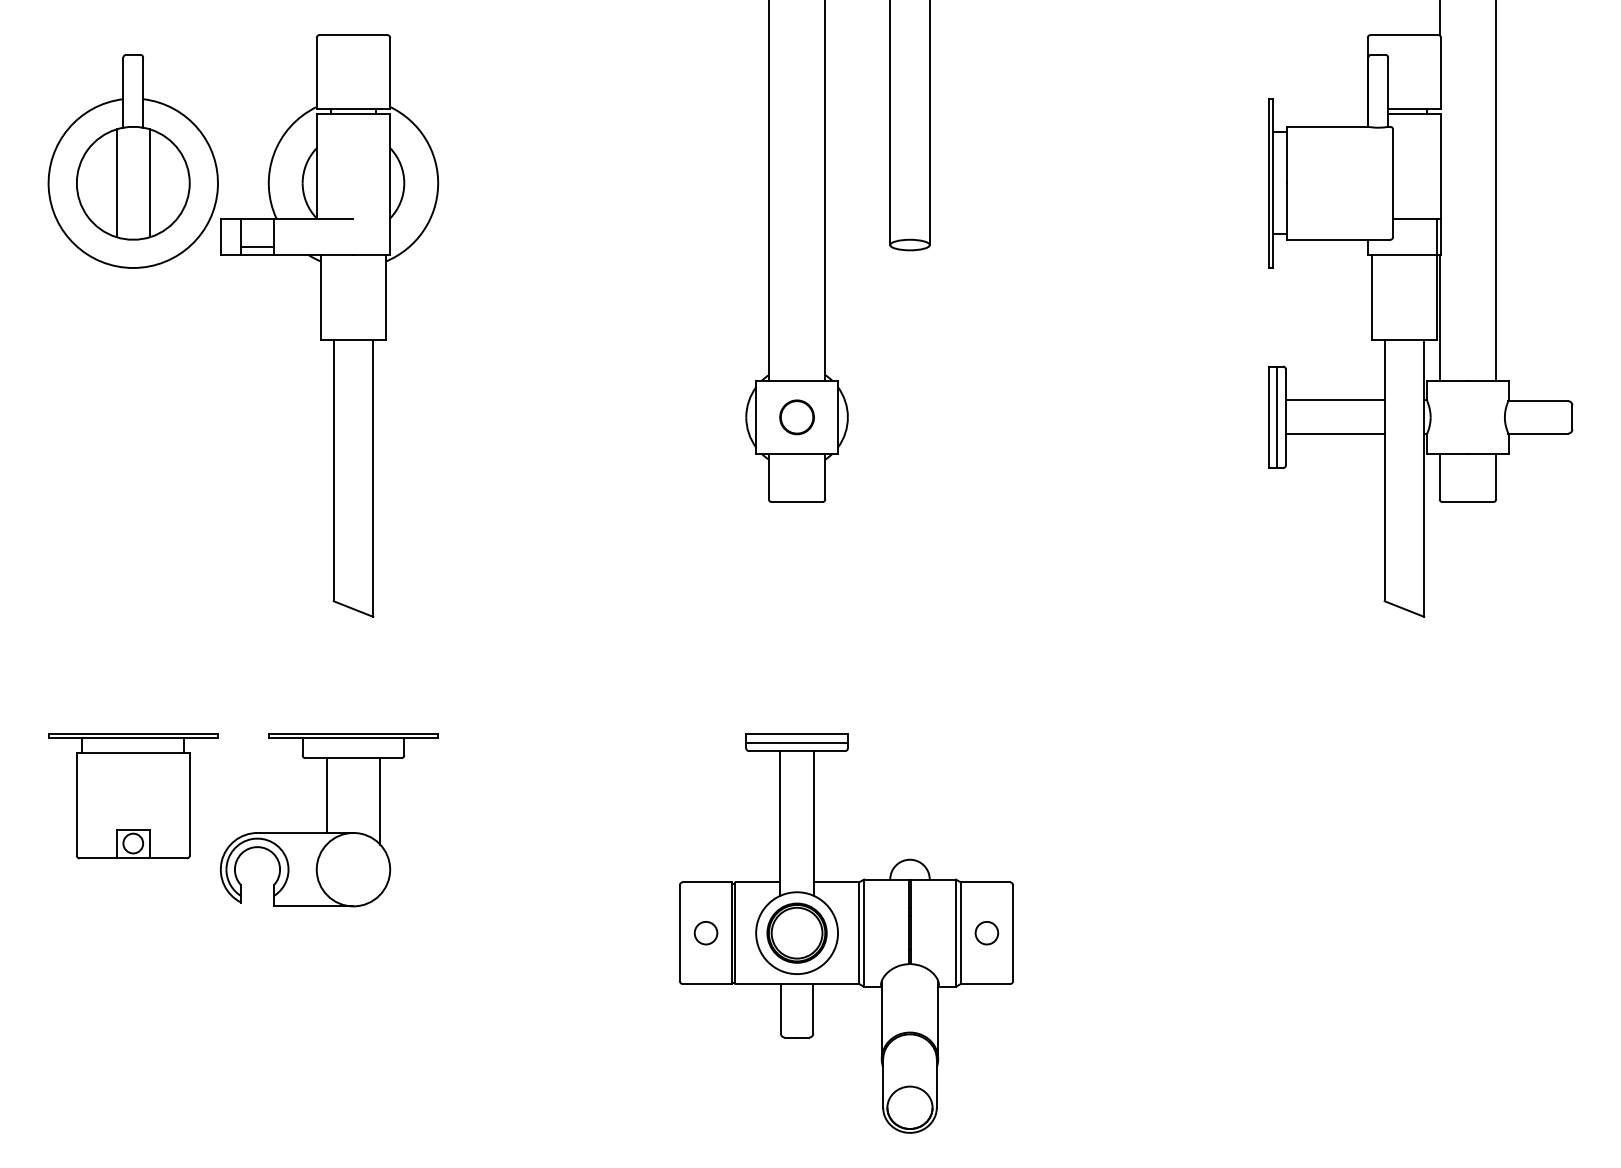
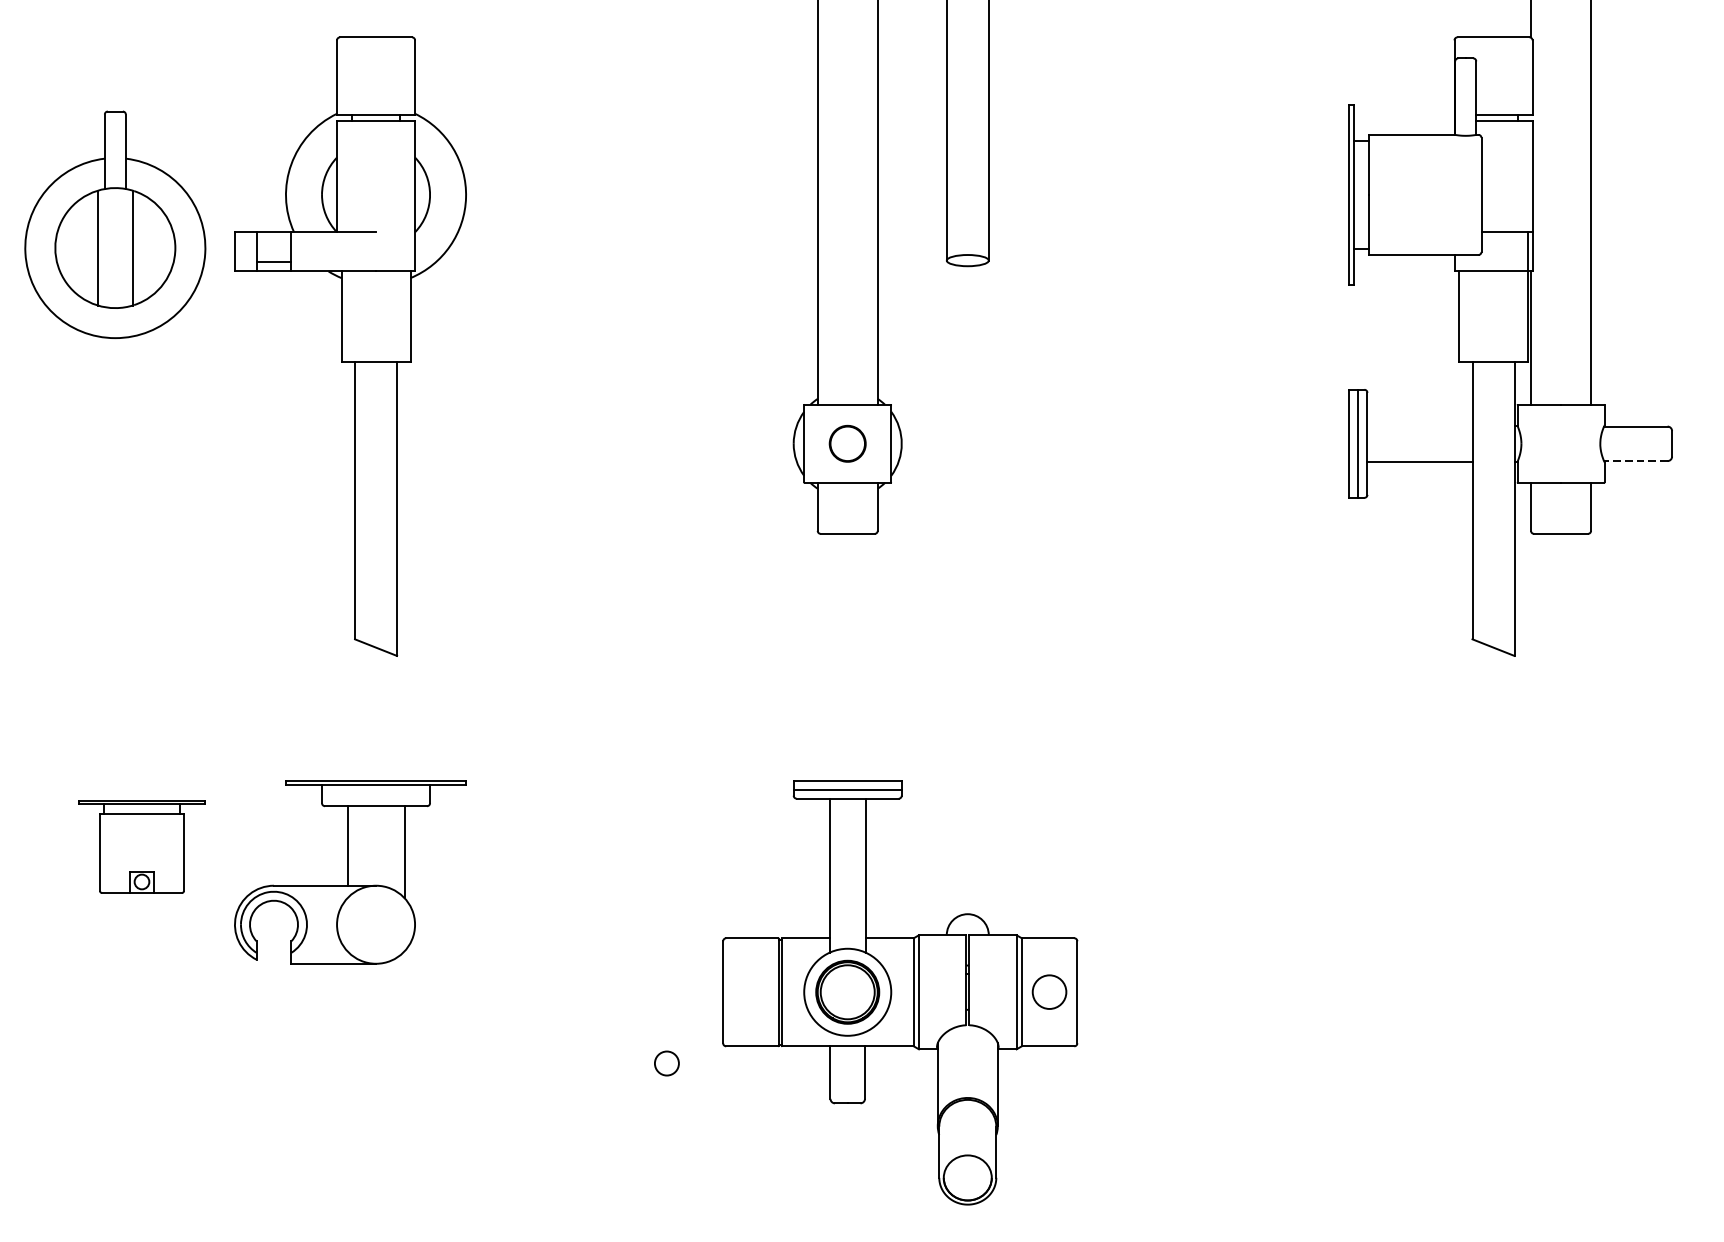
part: (132, 161) -> (114, 224), moved
line: (1334, 400) -> (1419, 425), removed
line: (1538, 433) -> (1636, 460), solid -> dashed
part: (133, 796) -> (142, 846), size x0.7
circle: (705, 933) -> (666, 1063), moved
circle: (986, 933) -> (1049, 992), size x1.4

